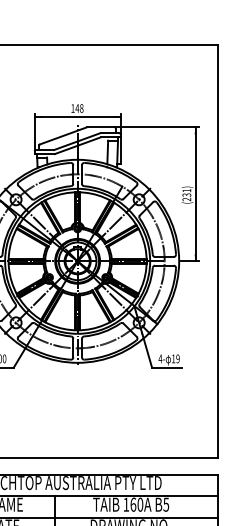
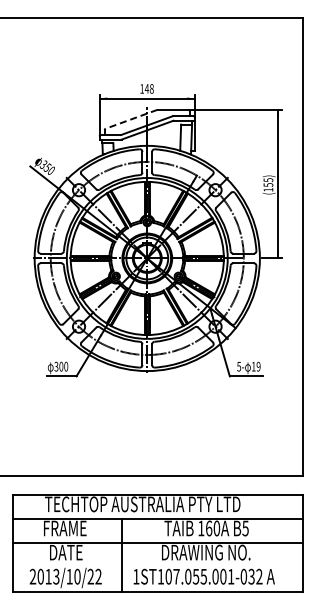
line: (63, 136) -> (131, 119), solid -> dashed
text: (186, 194) -> (268, 184), (231) -> (155)
text: (160, 358) -> (239, 366), 4- -> 5-

